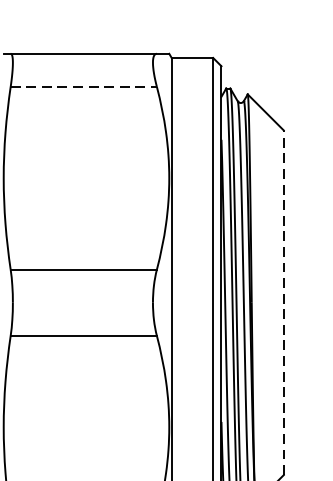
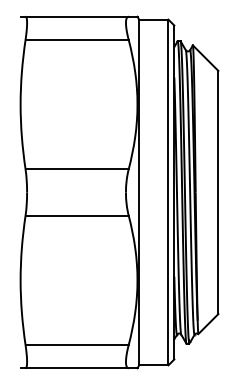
line: (84, 87) -> (77, 40), dashed -> solid
line: (284, 302) -> (218, 192), dashed -> solid

